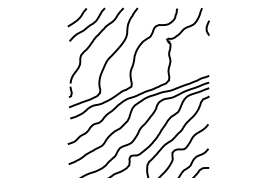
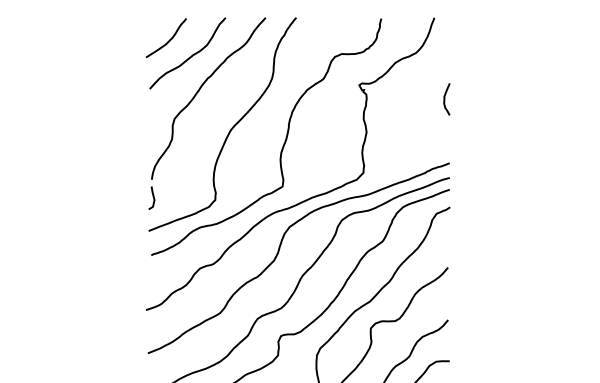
curve: (207, 27) -> (446, 98), moved

